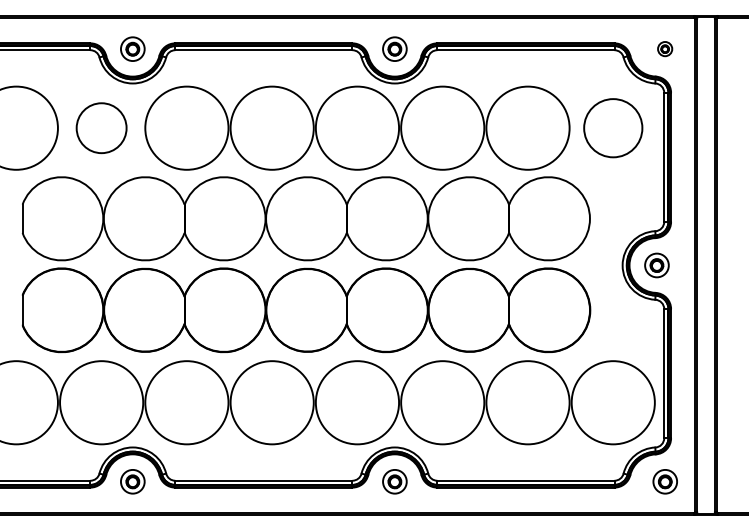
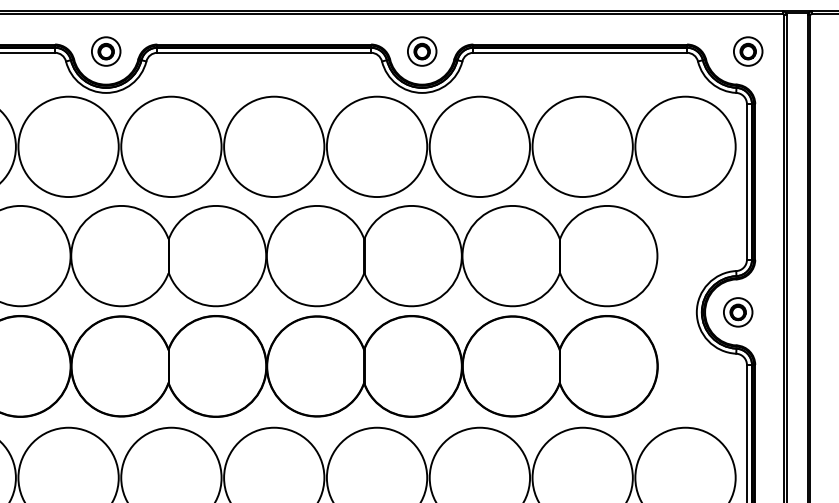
part: (664, 48) -> (747, 50), size x1.67
circle: (101, 127) -> (68, 146), size x1.67
circle: (612, 127) -> (684, 146), size x1.43

